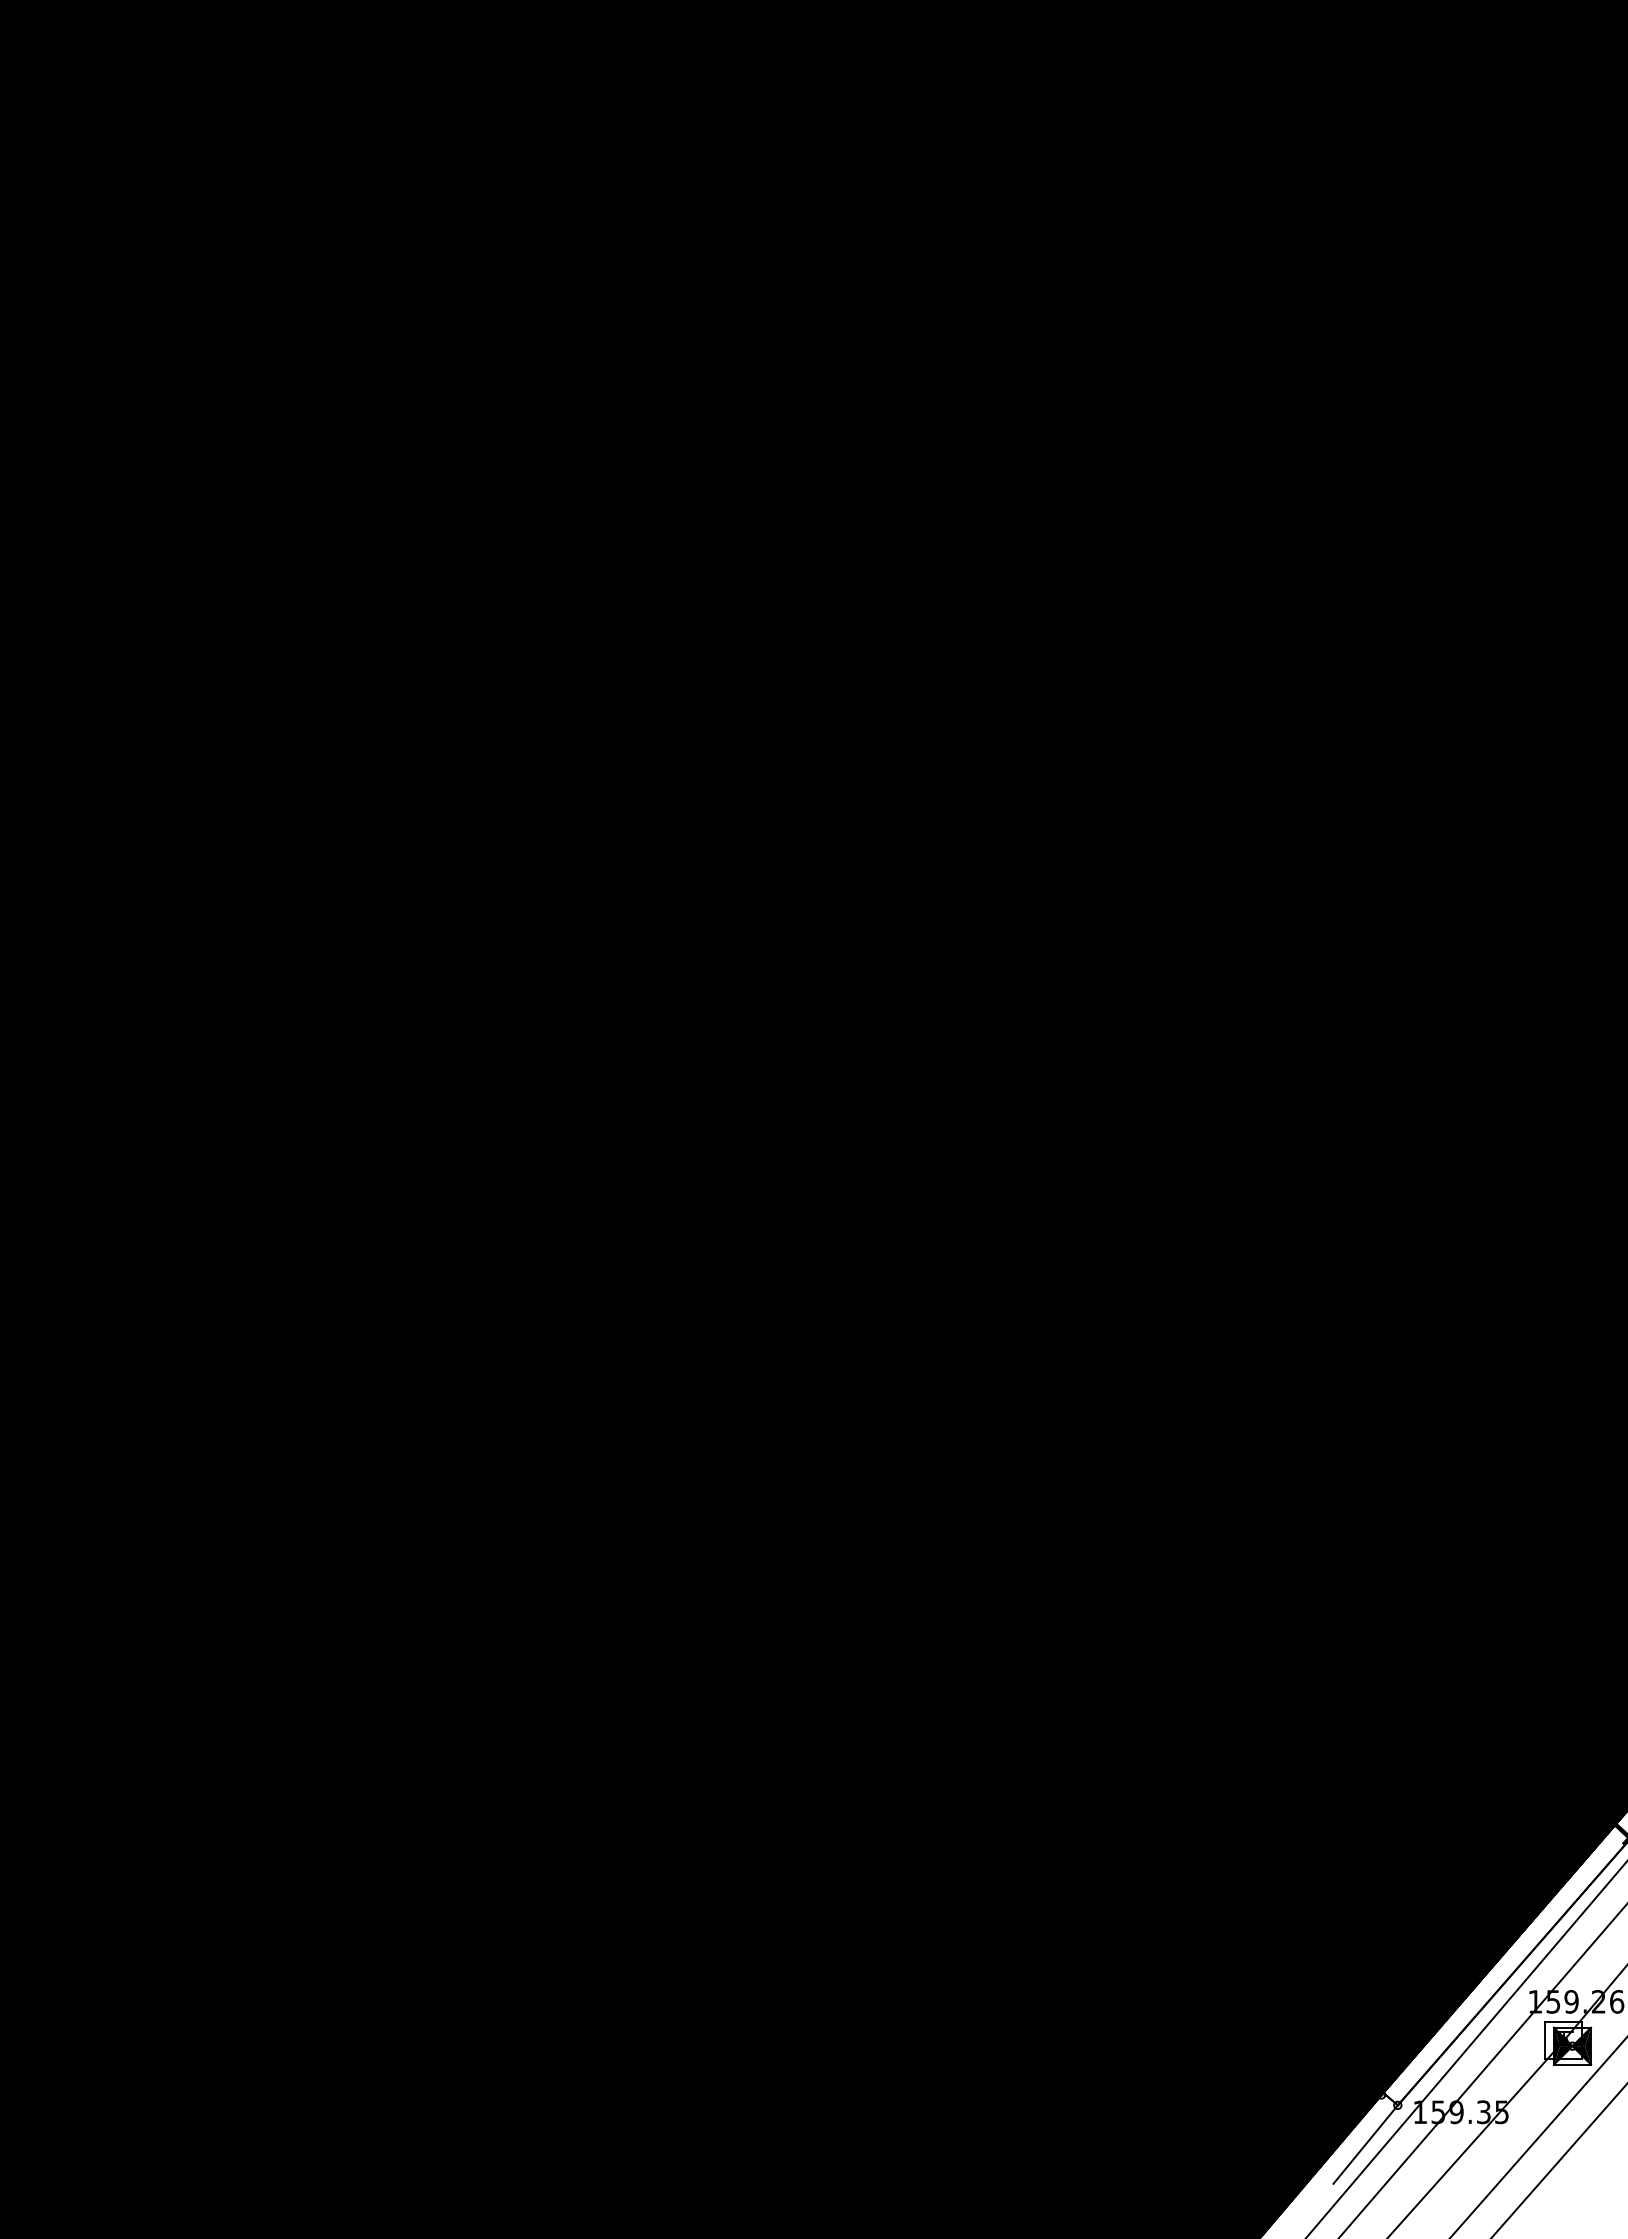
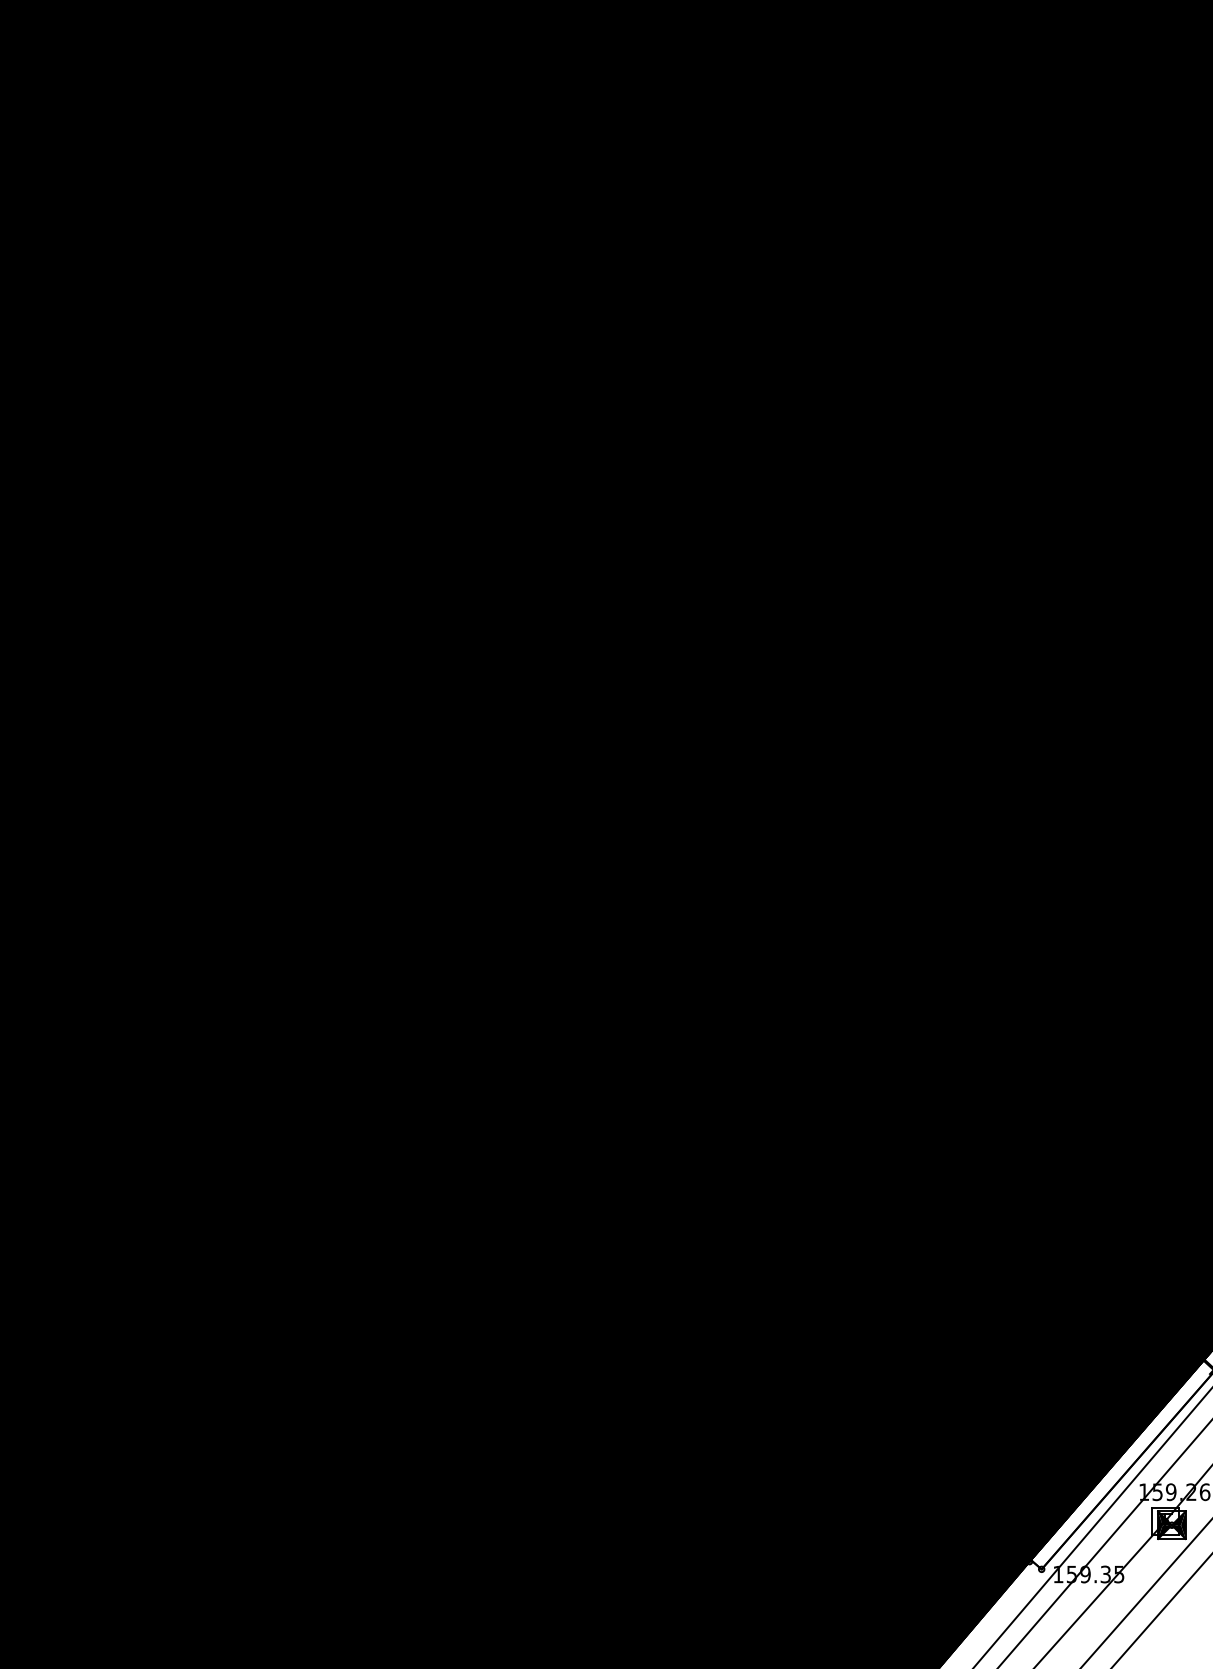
line: (1365, 2144) -> (1017, 1598), removed

